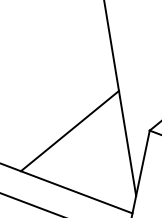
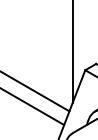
line: (68, 130) -> (43, 63), removed

